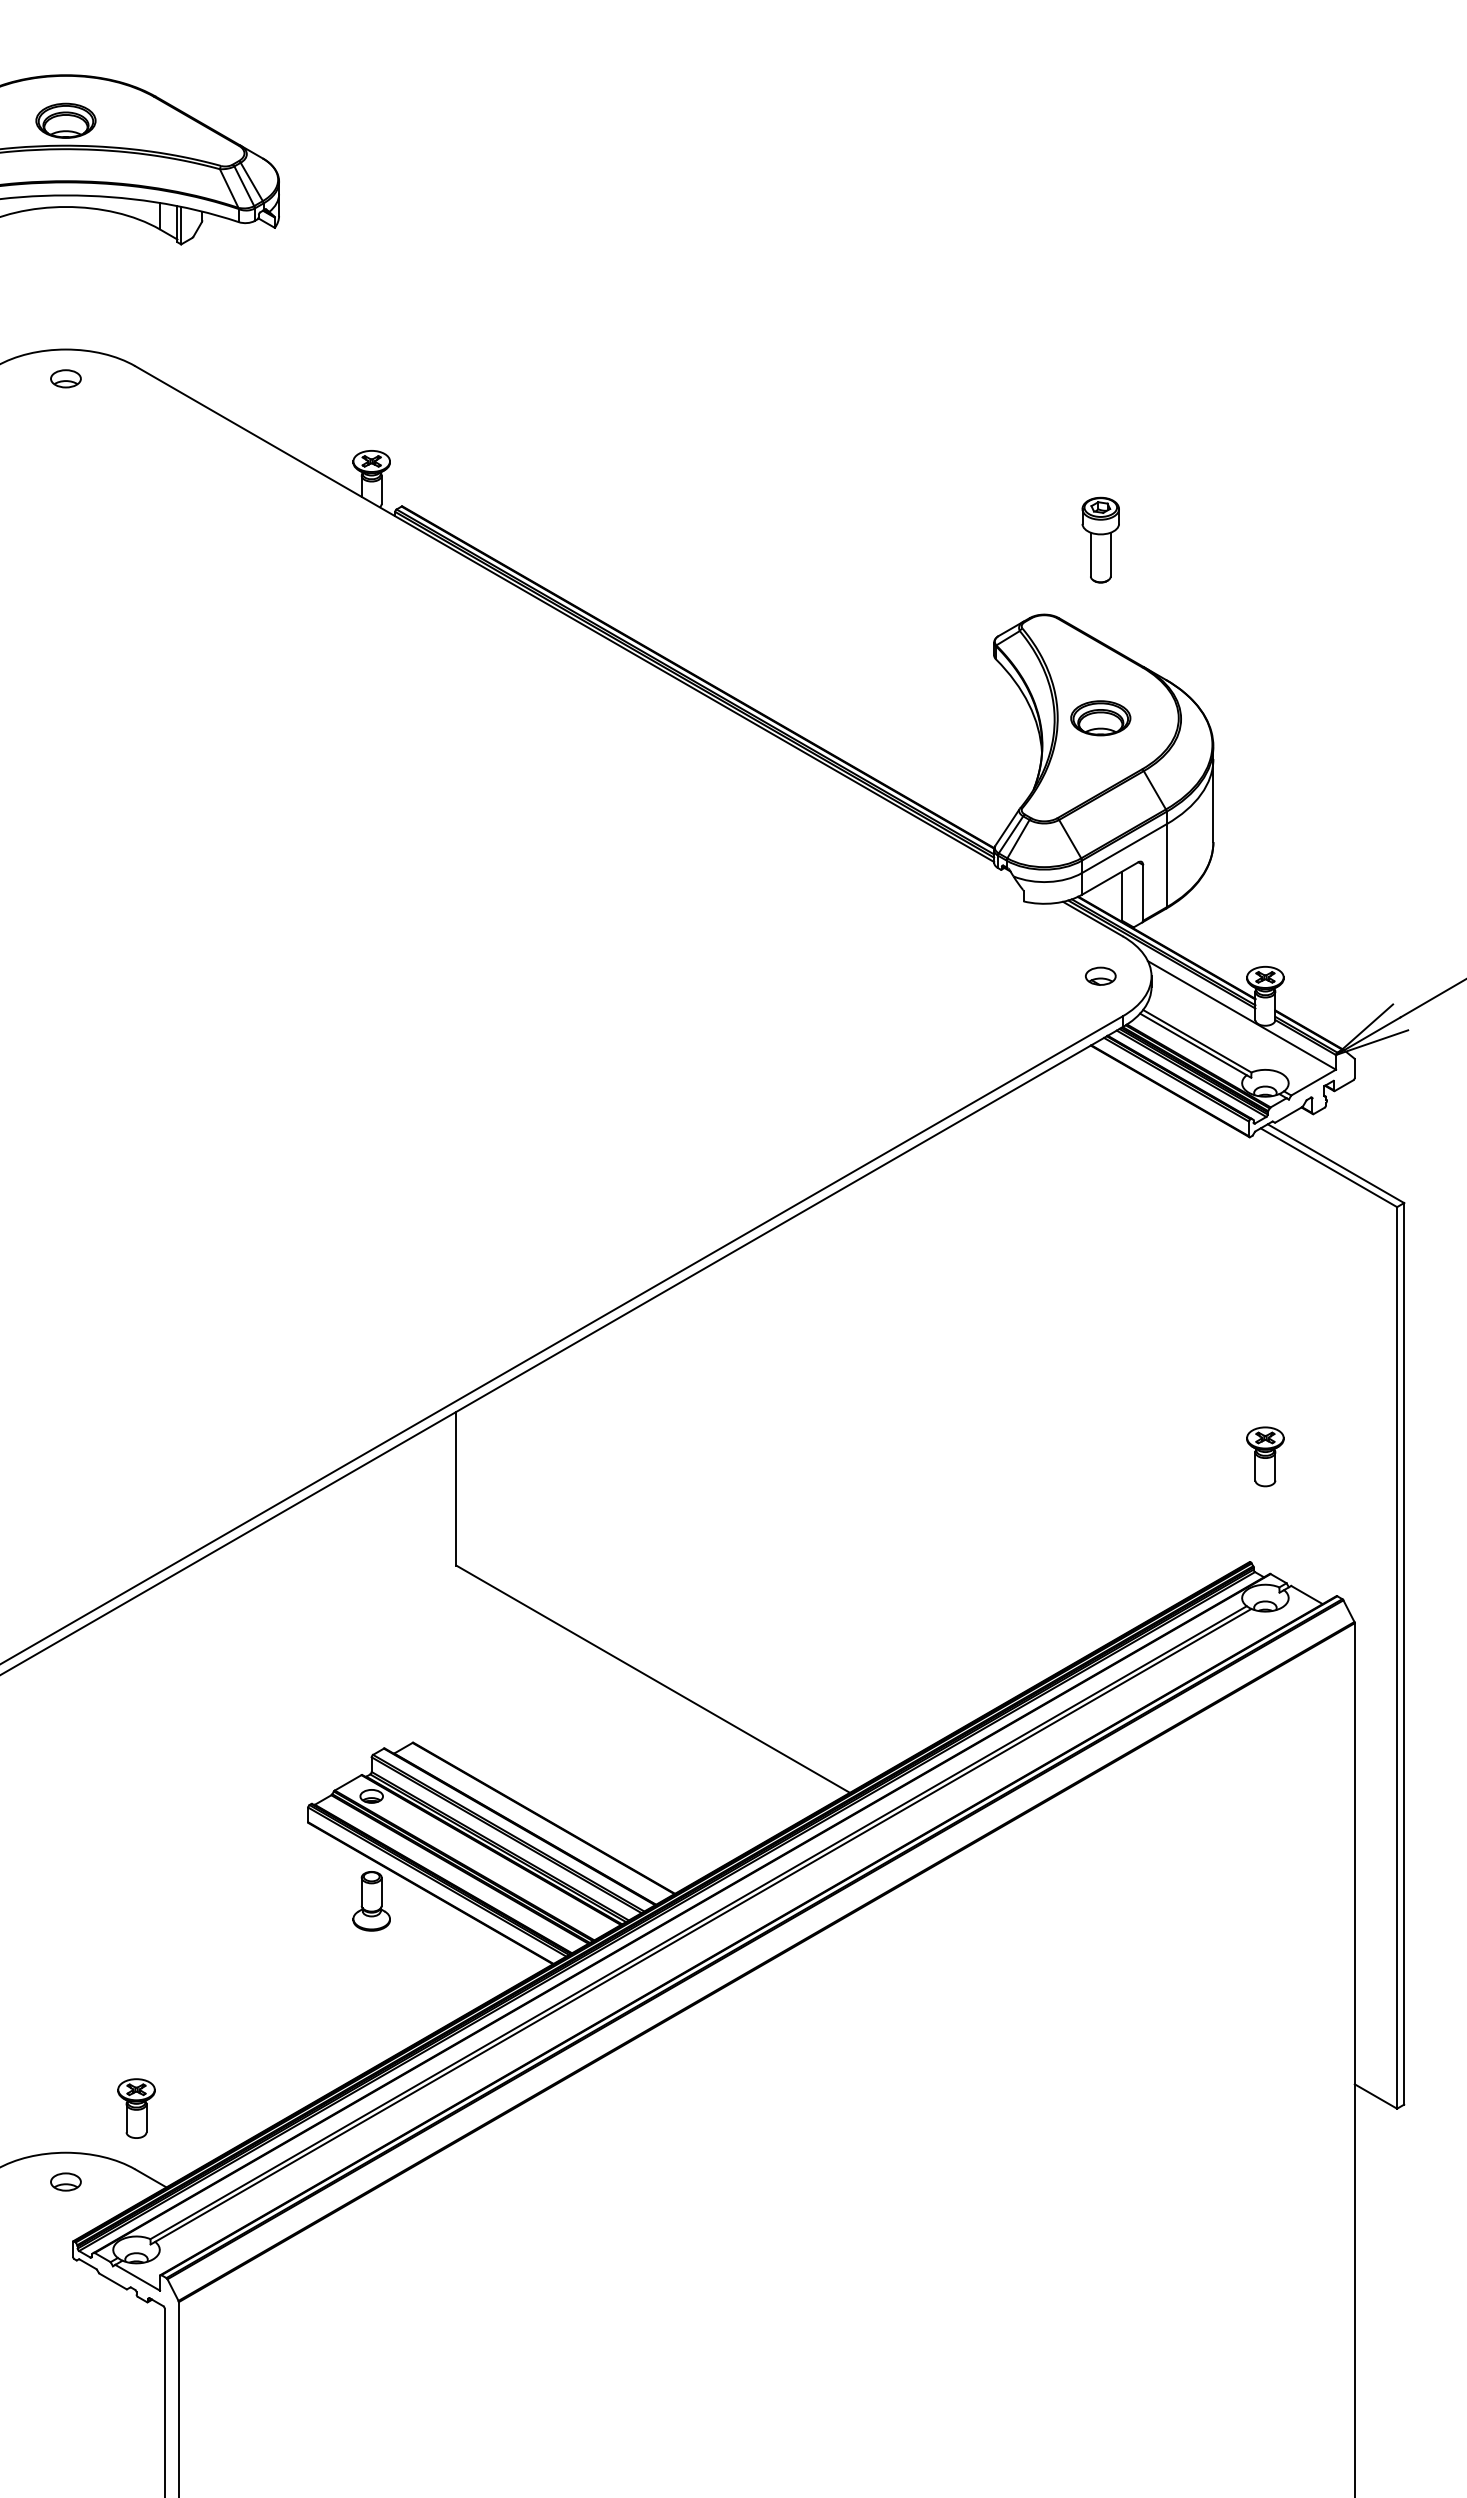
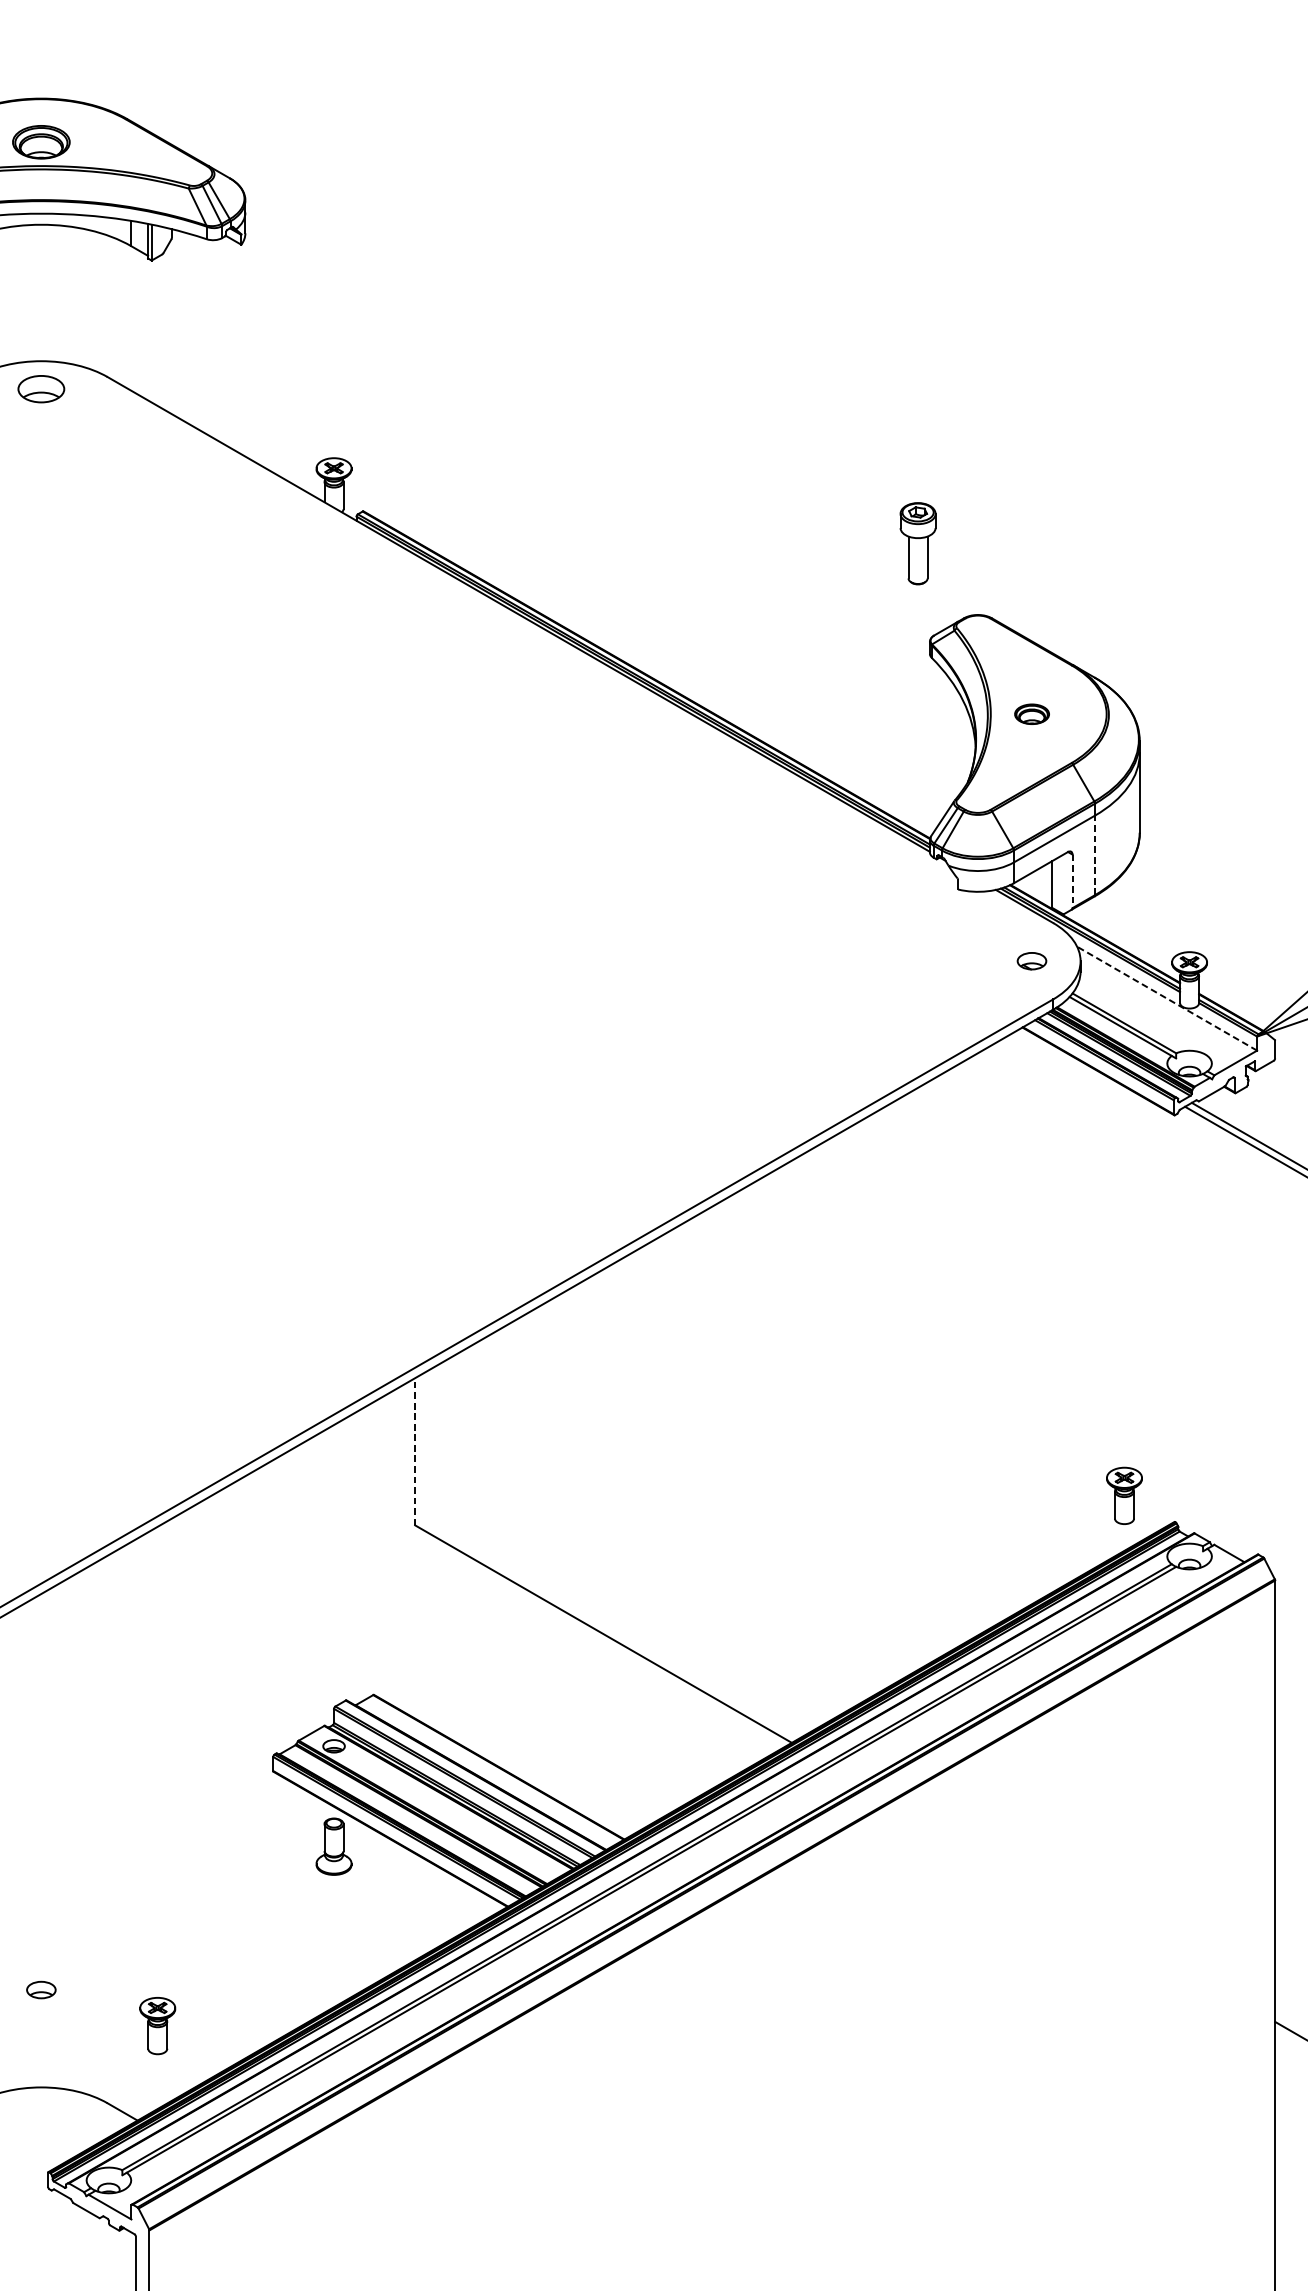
part: (65, 378) -> (40, 388), size x1.6
part: (1100, 539) -> (917, 543), moved
part: (1100, 718) -> (1031, 714), size x0.6
line: (1166, 865) -> (1094, 855), solid -> dashed
line: (1143, 892) -> (1072, 880), solid -> dashed
line: (1241, 1015) -> (1166, 998), solid -> dashed
part: (1265, 1456) -> (1124, 1495), moved
line: (456, 1488) -> (415, 1451), solid -> dashed
part: (136, 2108) -> (157, 2025), moved
part: (65, 2181) -> (40, 1989), moved

